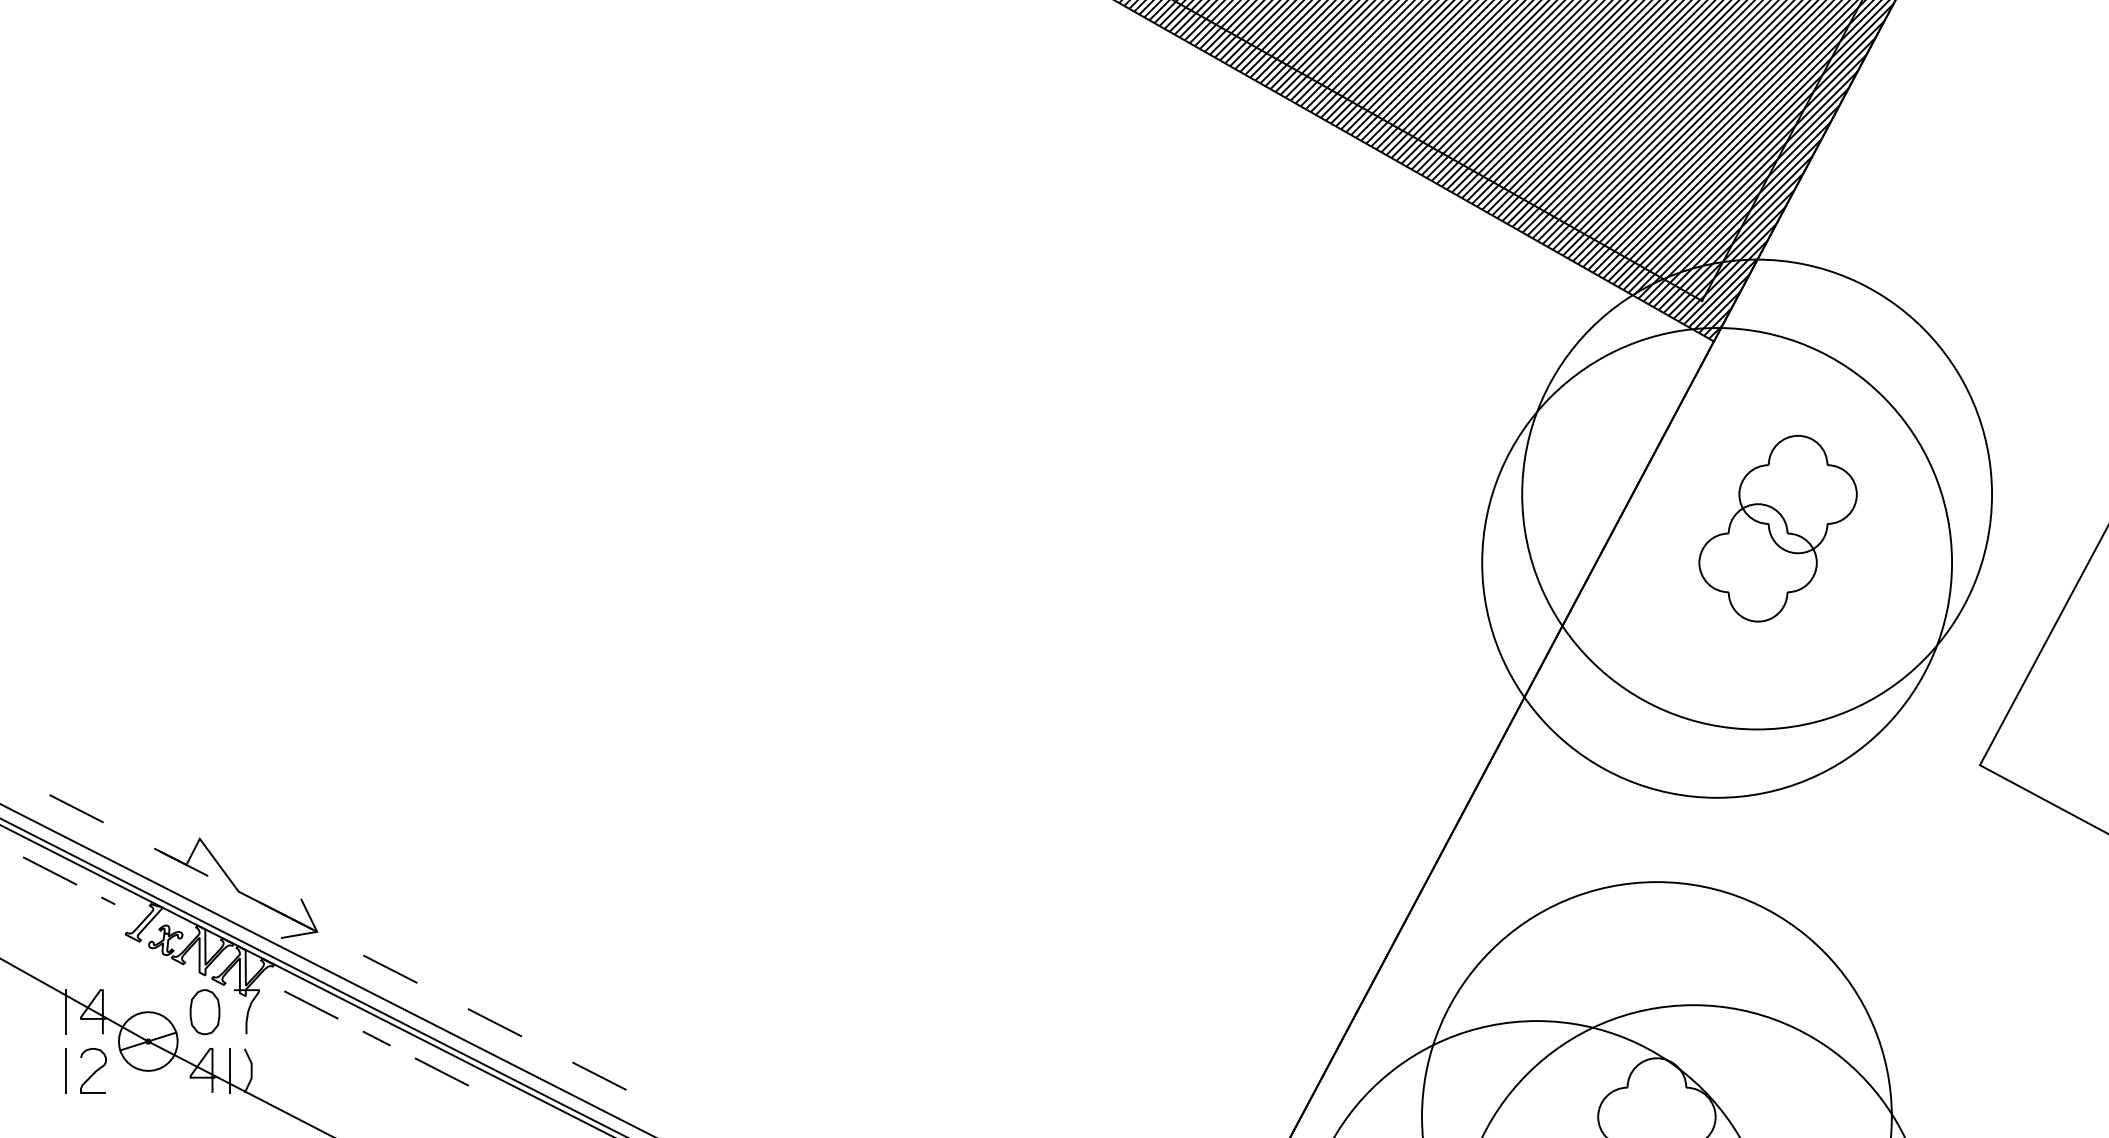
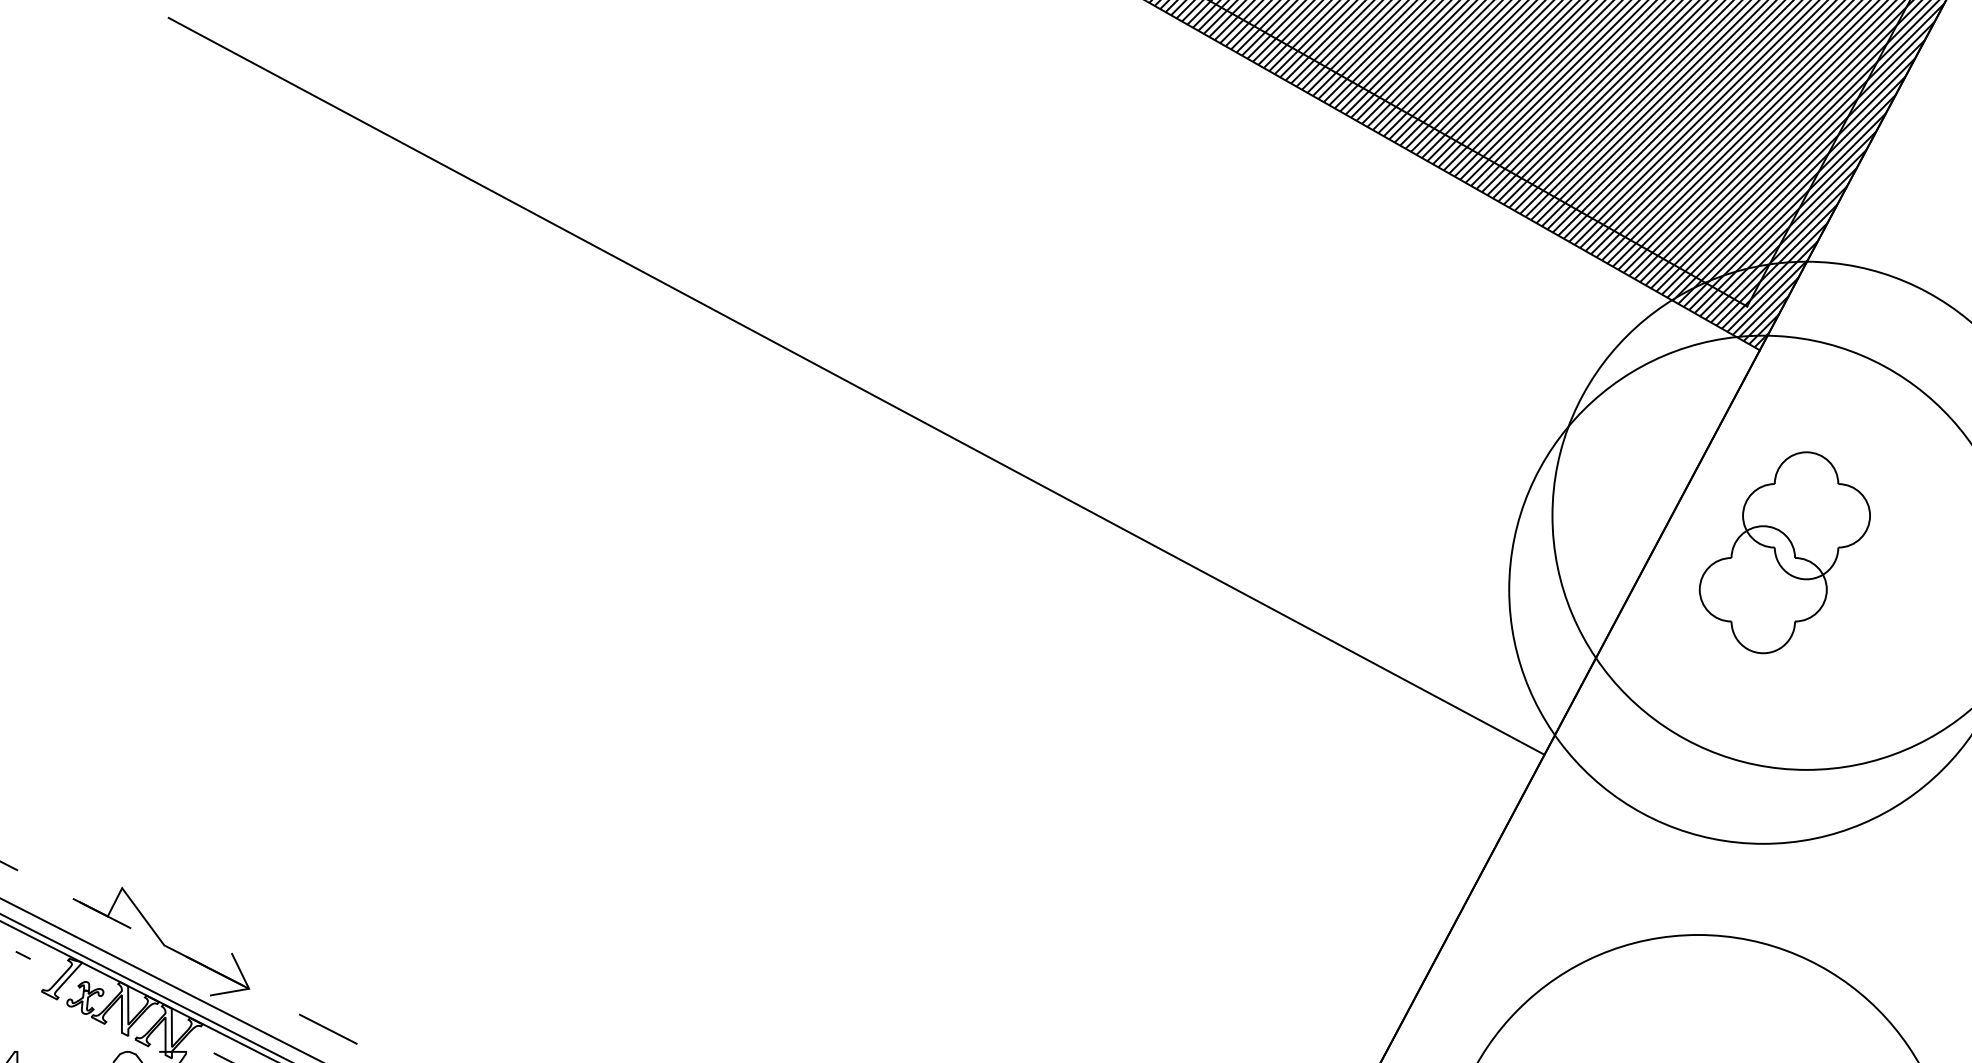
line: (878, 374) -> (856, 385), added
part: (1777, 528) -> (1784, 552), moved

